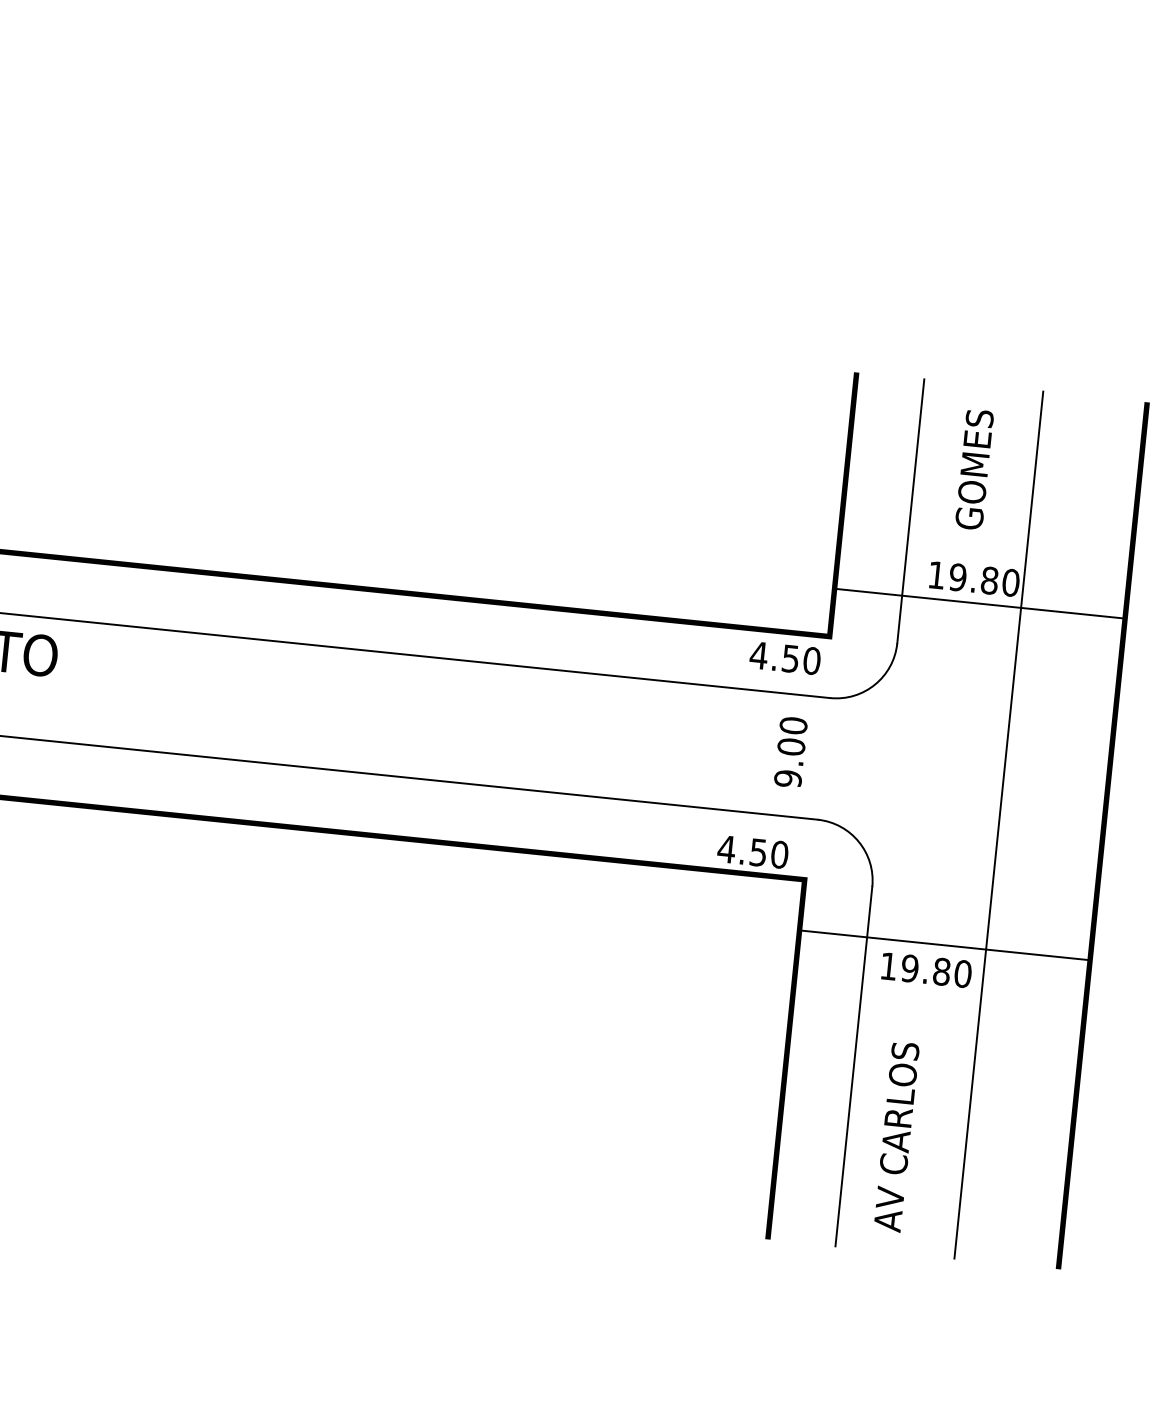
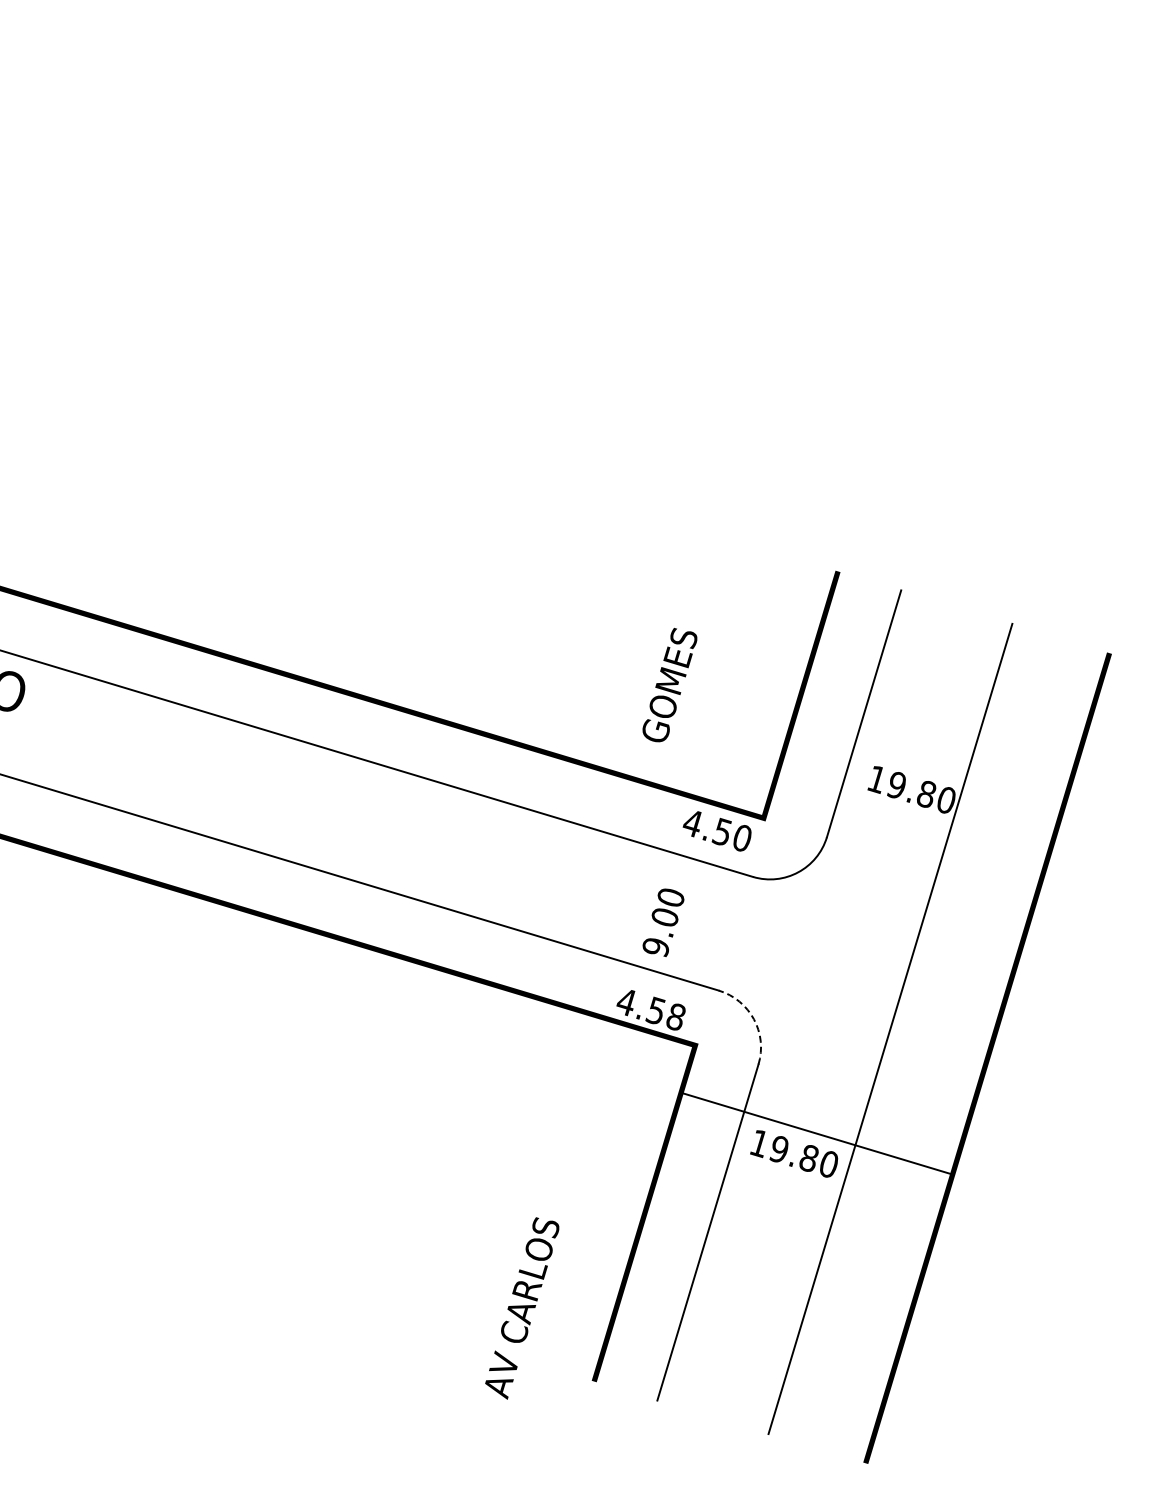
text: (974, 469) -> (669, 685), moved
line: (979, 603) -> (912, 814), removed
text: (790, 752) -> (663, 922), moved
arc: (858, 842) -> (753, 1019), solid -> dashed
text: (778, 854) -> (675, 1016), 4.50 -> 4.58
text: (897, 1137) -> (522, 1308), moved

